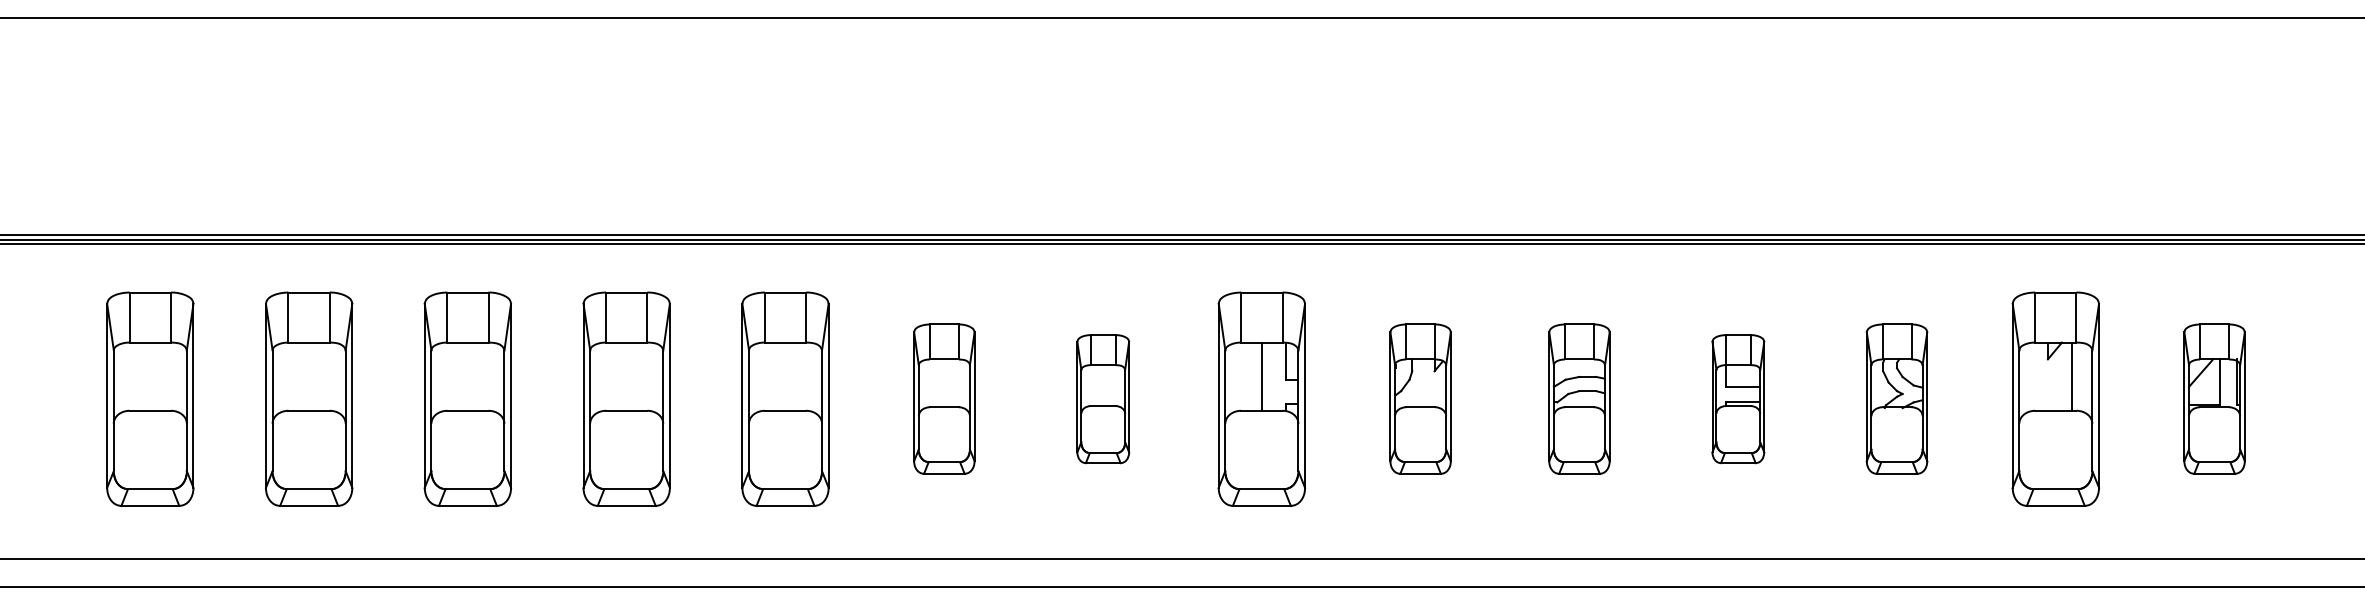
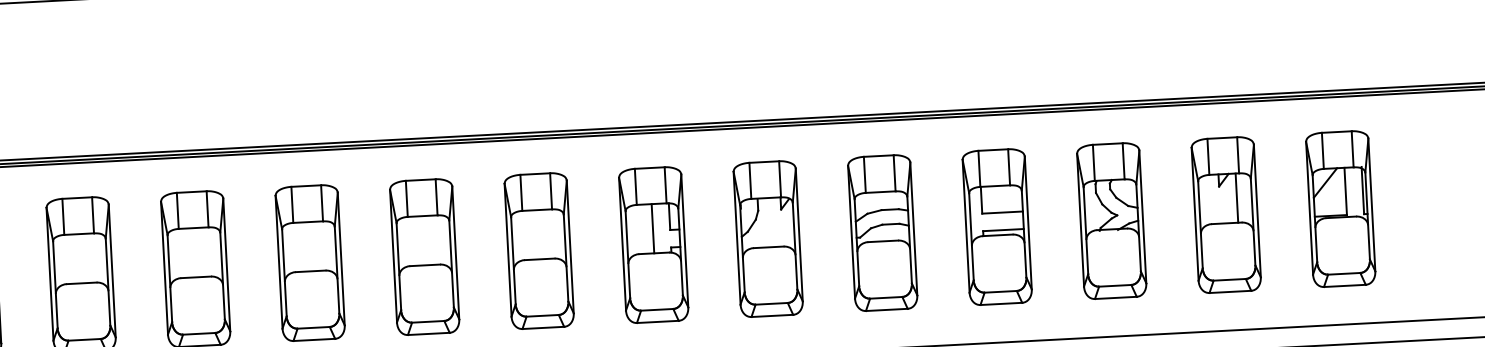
part: (944, 398) -> (424, 256), size x1.43
part: (1103, 398) -> (539, 250), size x1.67
part: (1420, 398) -> (768, 238), size x1.43
part: (1579, 398) -> (882, 232), size x1.43
part: (1738, 398) -> (997, 226), size x1.67
part: (1896, 398) -> (1111, 220), size x1.43
part: (2214, 398) -> (1340, 208), size x1.43

